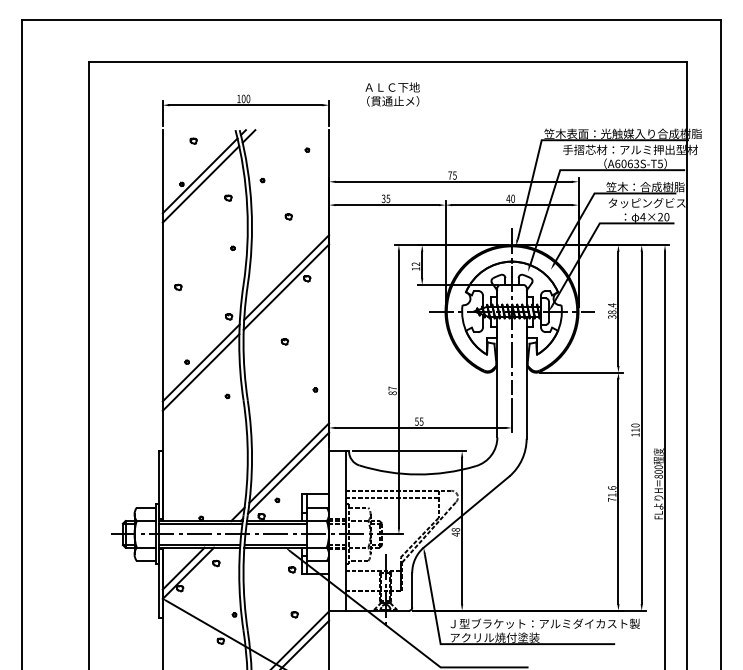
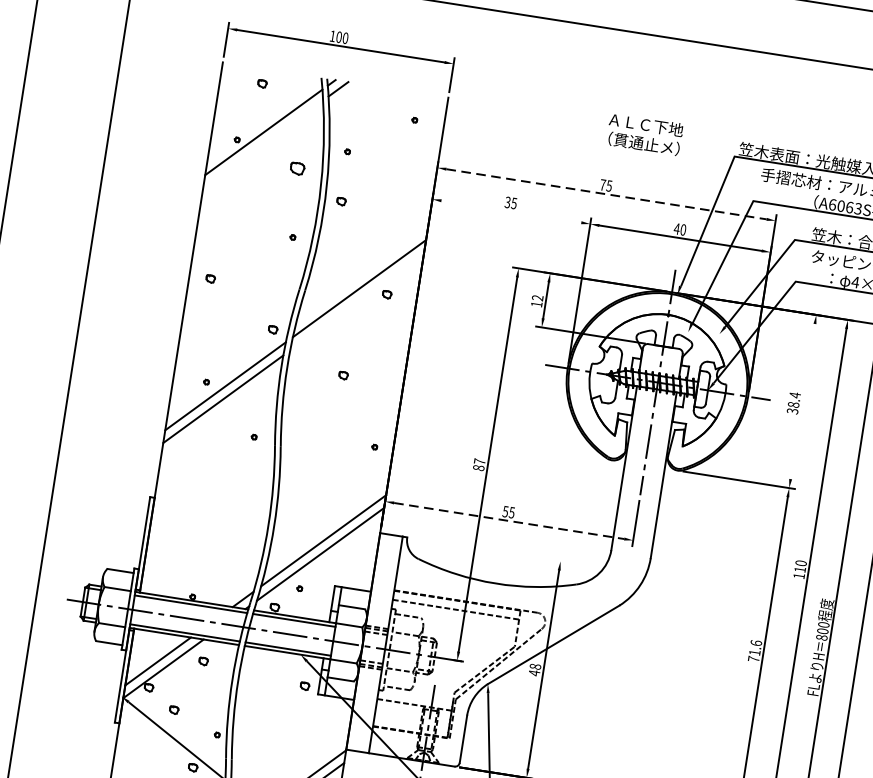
text: (392, 94) -> (644, 134), moved
line: (454, 181) -> (607, 193), solid -> dashed
line: (200, 184) -> (262, 144), removed
part: (228, 197) -> (297, 167), size x1.6
line: (386, 205) -> (510, 212), removed
part: (288, 216) -> (341, 200), moved
line: (286, 286) -> (357, 300), removed
line: (618, 308) -> (802, 401), removed
line: (420, 427) -> (509, 520), solid -> dashed
line: (409, 451) -> (489, 550), removed
part: (294, 614) -> (173, 709), moved

